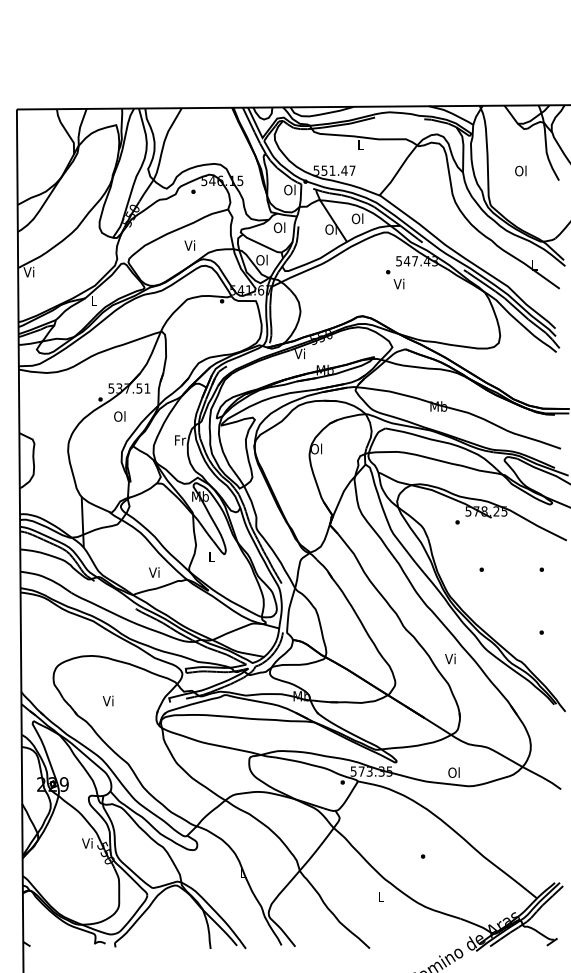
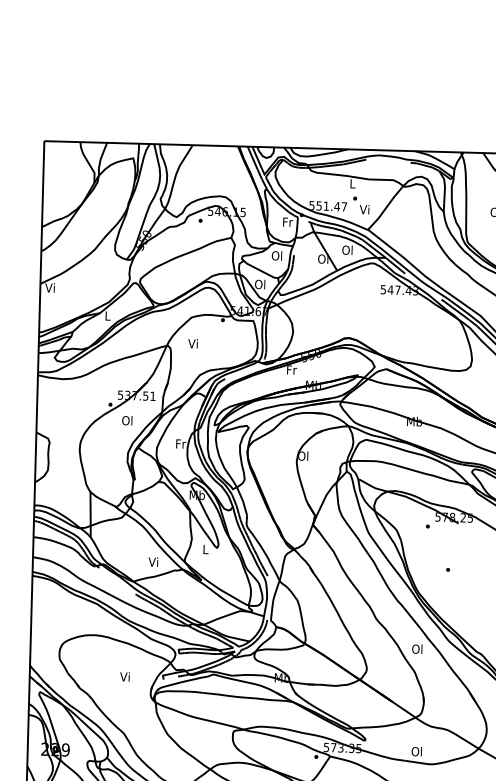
text: (290, 189) -> (287, 221), Ol -> Fr
text: (189, 245) -> (192, 343), moved
text: (395, 279) -> (361, 205), moved
text: (300, 353) -> (291, 369), Vi -> Fr
text: (450, 658) -> (417, 648), Vi -> Ol
text: (107, 700) -> (124, 676), moved

